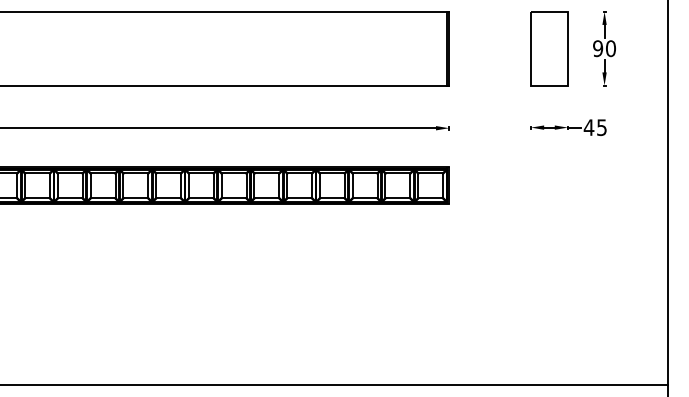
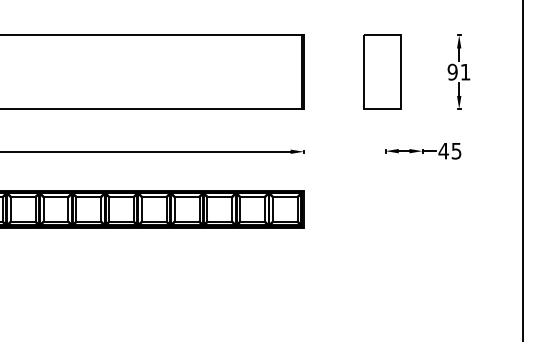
part: (549, 48) -> (382, 72), moved
text: (610, 48) -> (465, 72), 90 -> 91

